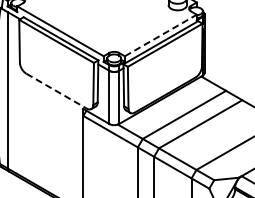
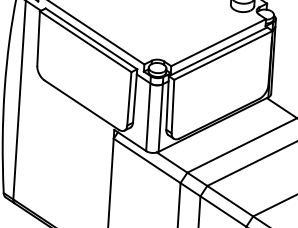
line: (160, 35) -> (218, 42), dashed -> solid
line: (56, 91) -> (81, 105), dashed -> solid

